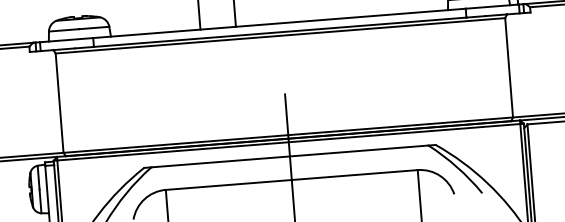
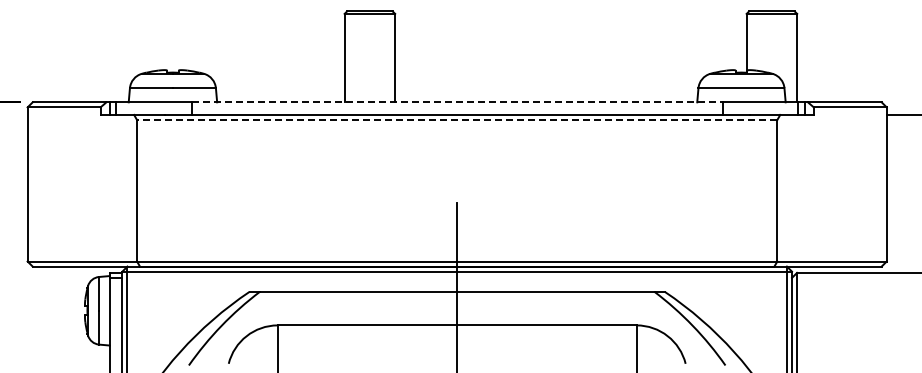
line: (279, 23) -> (457, 102), solid -> dashed
line: (279, 36) -> (456, 120), solid -> dashed

